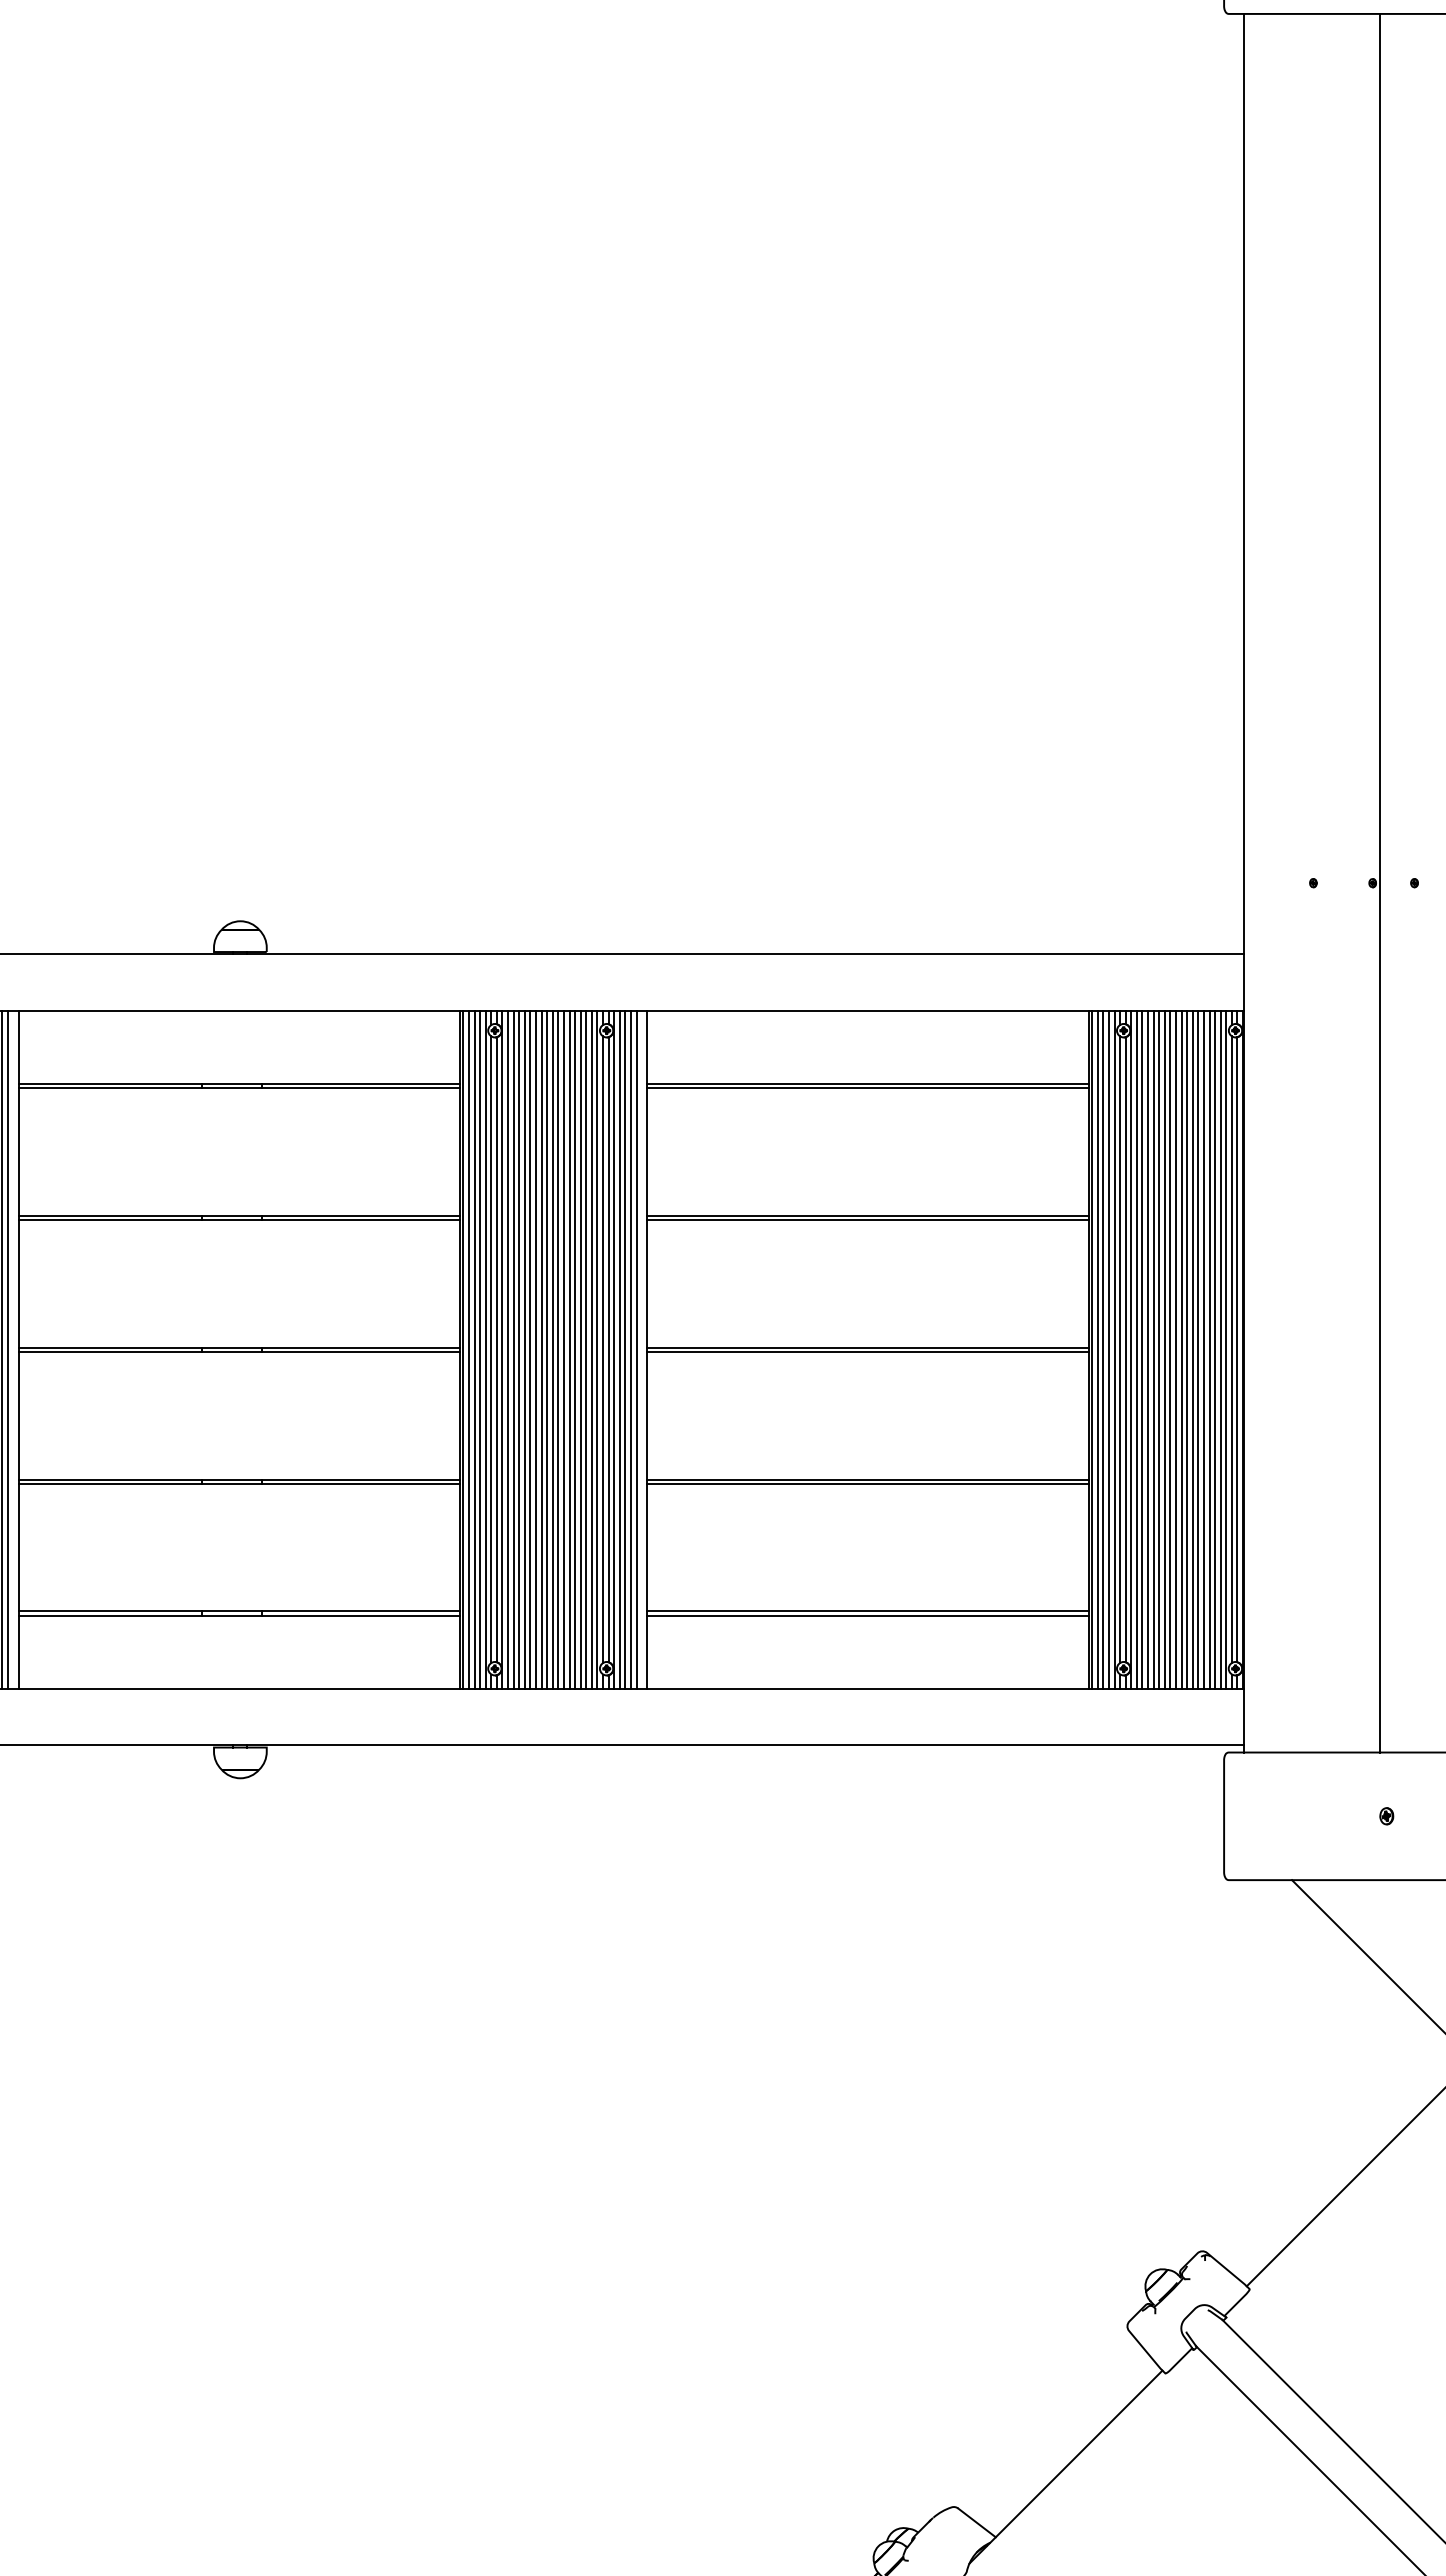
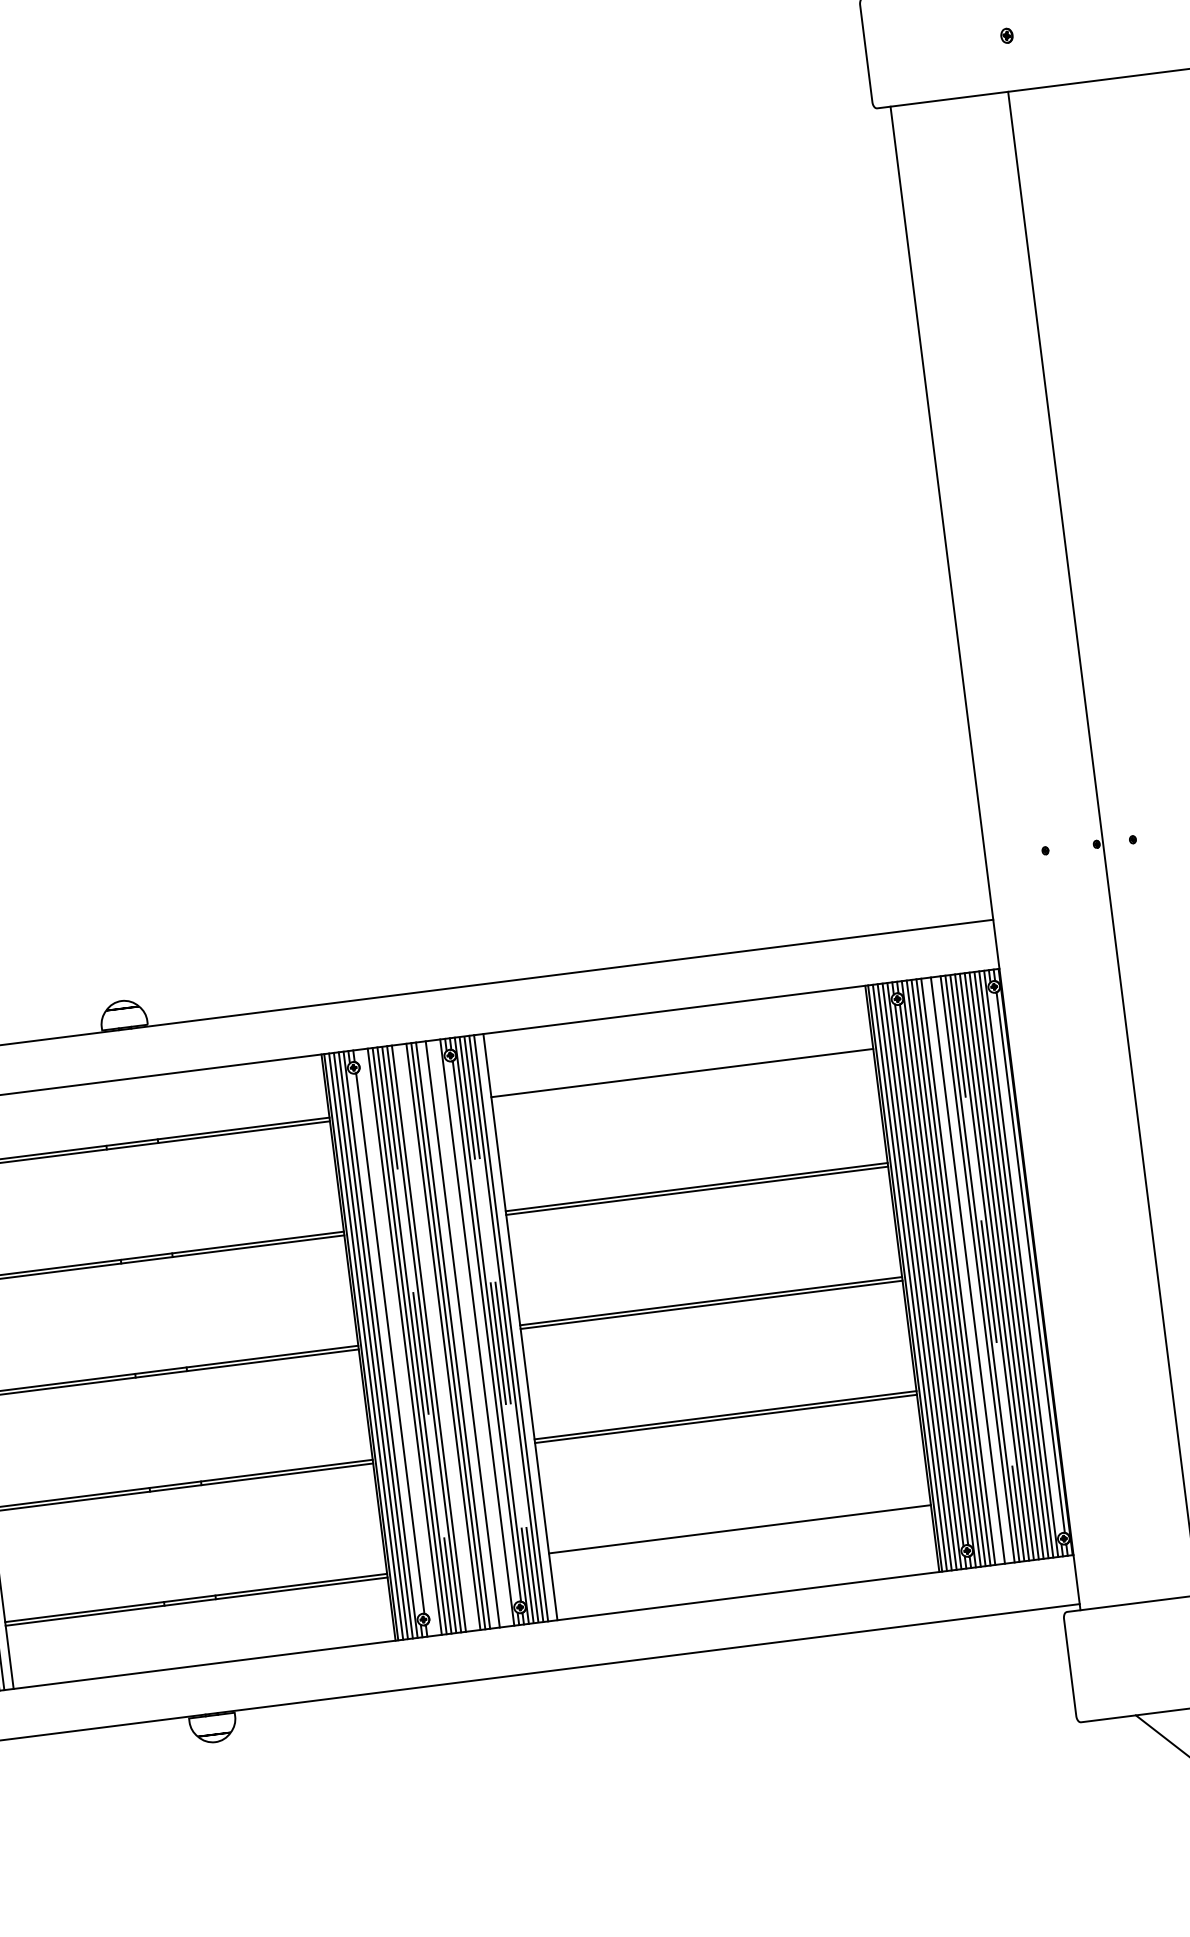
line: (867, 1088) -> (682, 1077), removed
line: (491, 1349) -> (385, 1343), removed
line: (502, 1349) -> (395, 1342), removed
line: (508, 1349) -> (400, 1342), removed
line: (530, 1349) -> (419, 1339), solid -> dashed
line: (547, 1349) -> (434, 1337), removed
line: (552, 1349) -> (438, 1337), removed
line: (575, 1349) -> (458, 1334), removed
line: (586, 1349) -> (467, 1333), removed
line: (591, 1349) -> (472, 1333), removed
line: (603, 1349) -> (482, 1331), removed
line: (619, 1349) -> (496, 1329), solid -> dashed
line: (625, 1349) -> (501, 1329), solid -> dashed
line: (1159, 1349) -> (963, 1270), removed
line: (1170, 1349) -> (972, 1269), removed
line: (1187, 1349) -> (987, 1267), solid -> dashed
line: (1231, 1349) -> (1025, 1263), removed
line: (867, 1615) -> (739, 1532), removed

